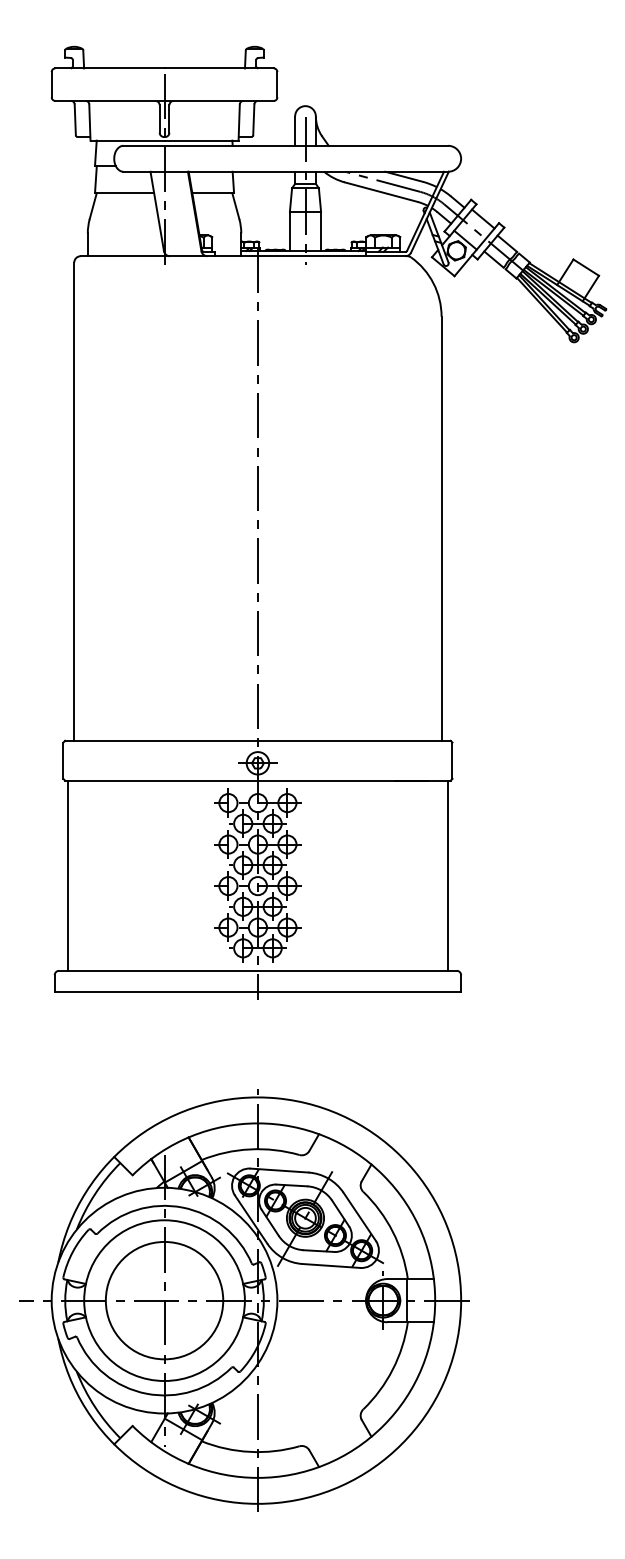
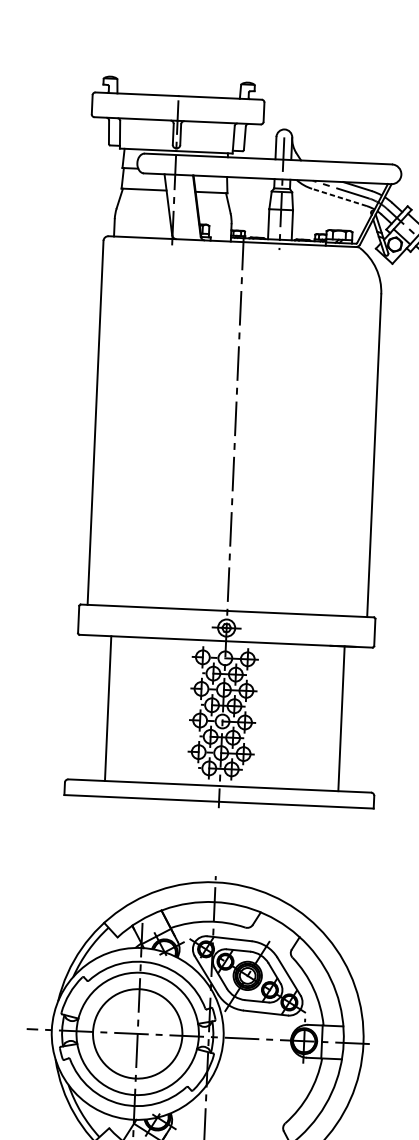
line: (381, 192) -> (339, 197), solid -> dashed
line: (68, 875) -> (108, 708), moved
line: (447, 875) -> (341, 718), moved

